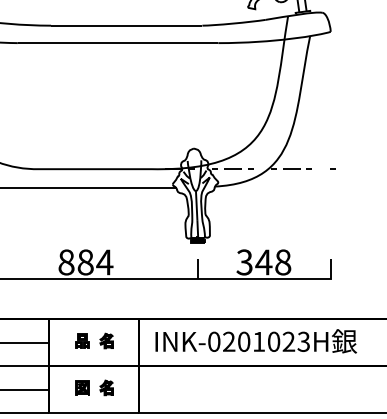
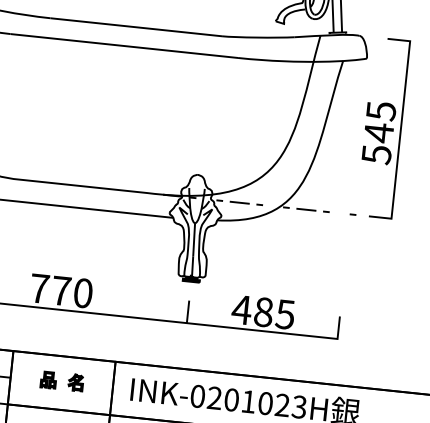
part: (351, 90) -> (383, 127), added
text: (85, 262) -> (61, 291), 884 -> 770
text: (263, 262) -> (263, 312), 348 -> 485

